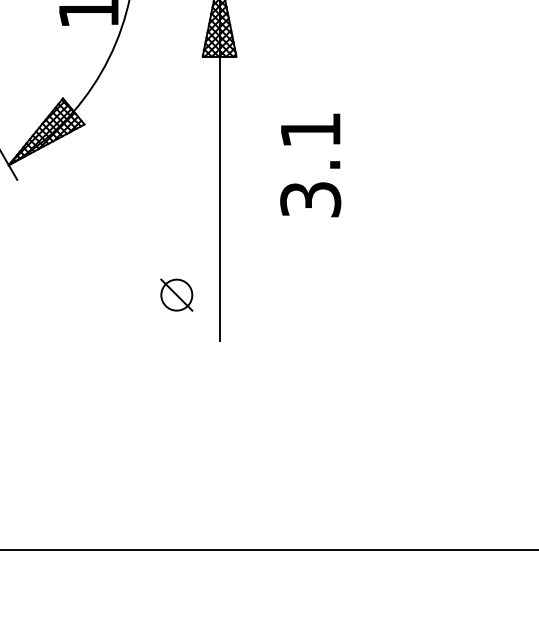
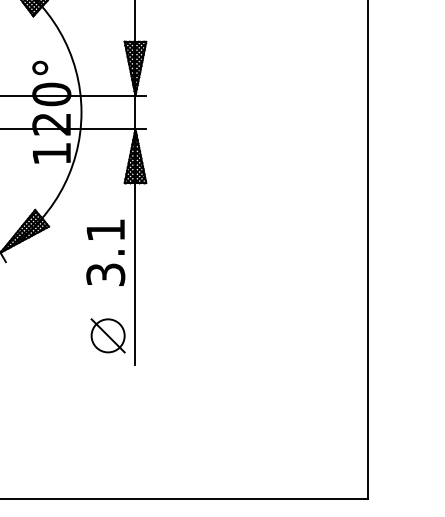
text: (310, 164) -> (105, 252), moved
part: (175, 294) -> (107, 335), size x1.67

